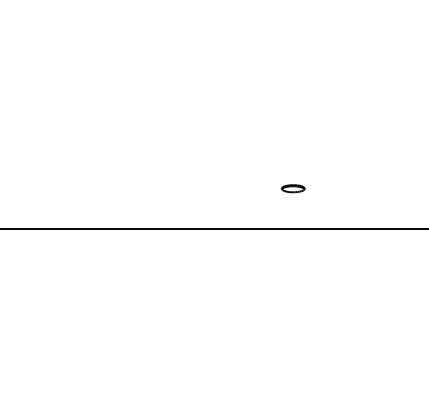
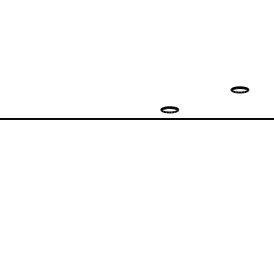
part: (198, 215) -> (169, 109), added

